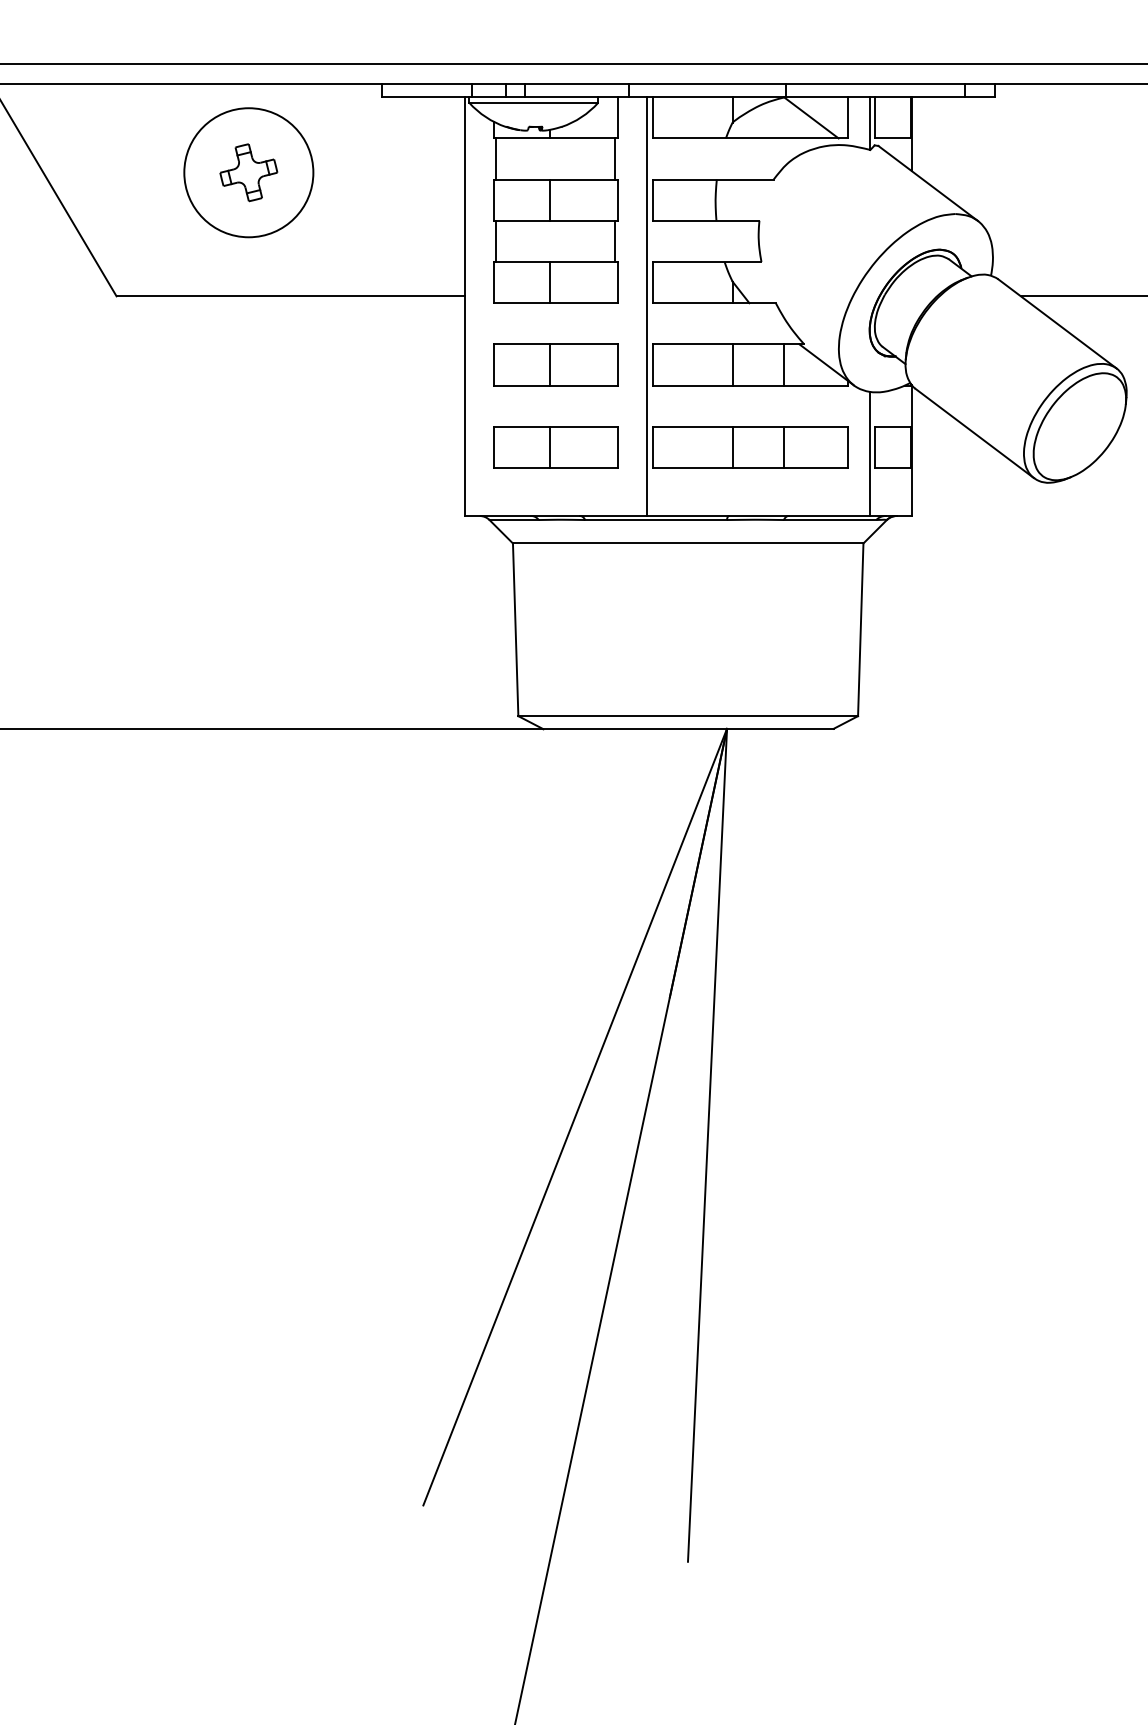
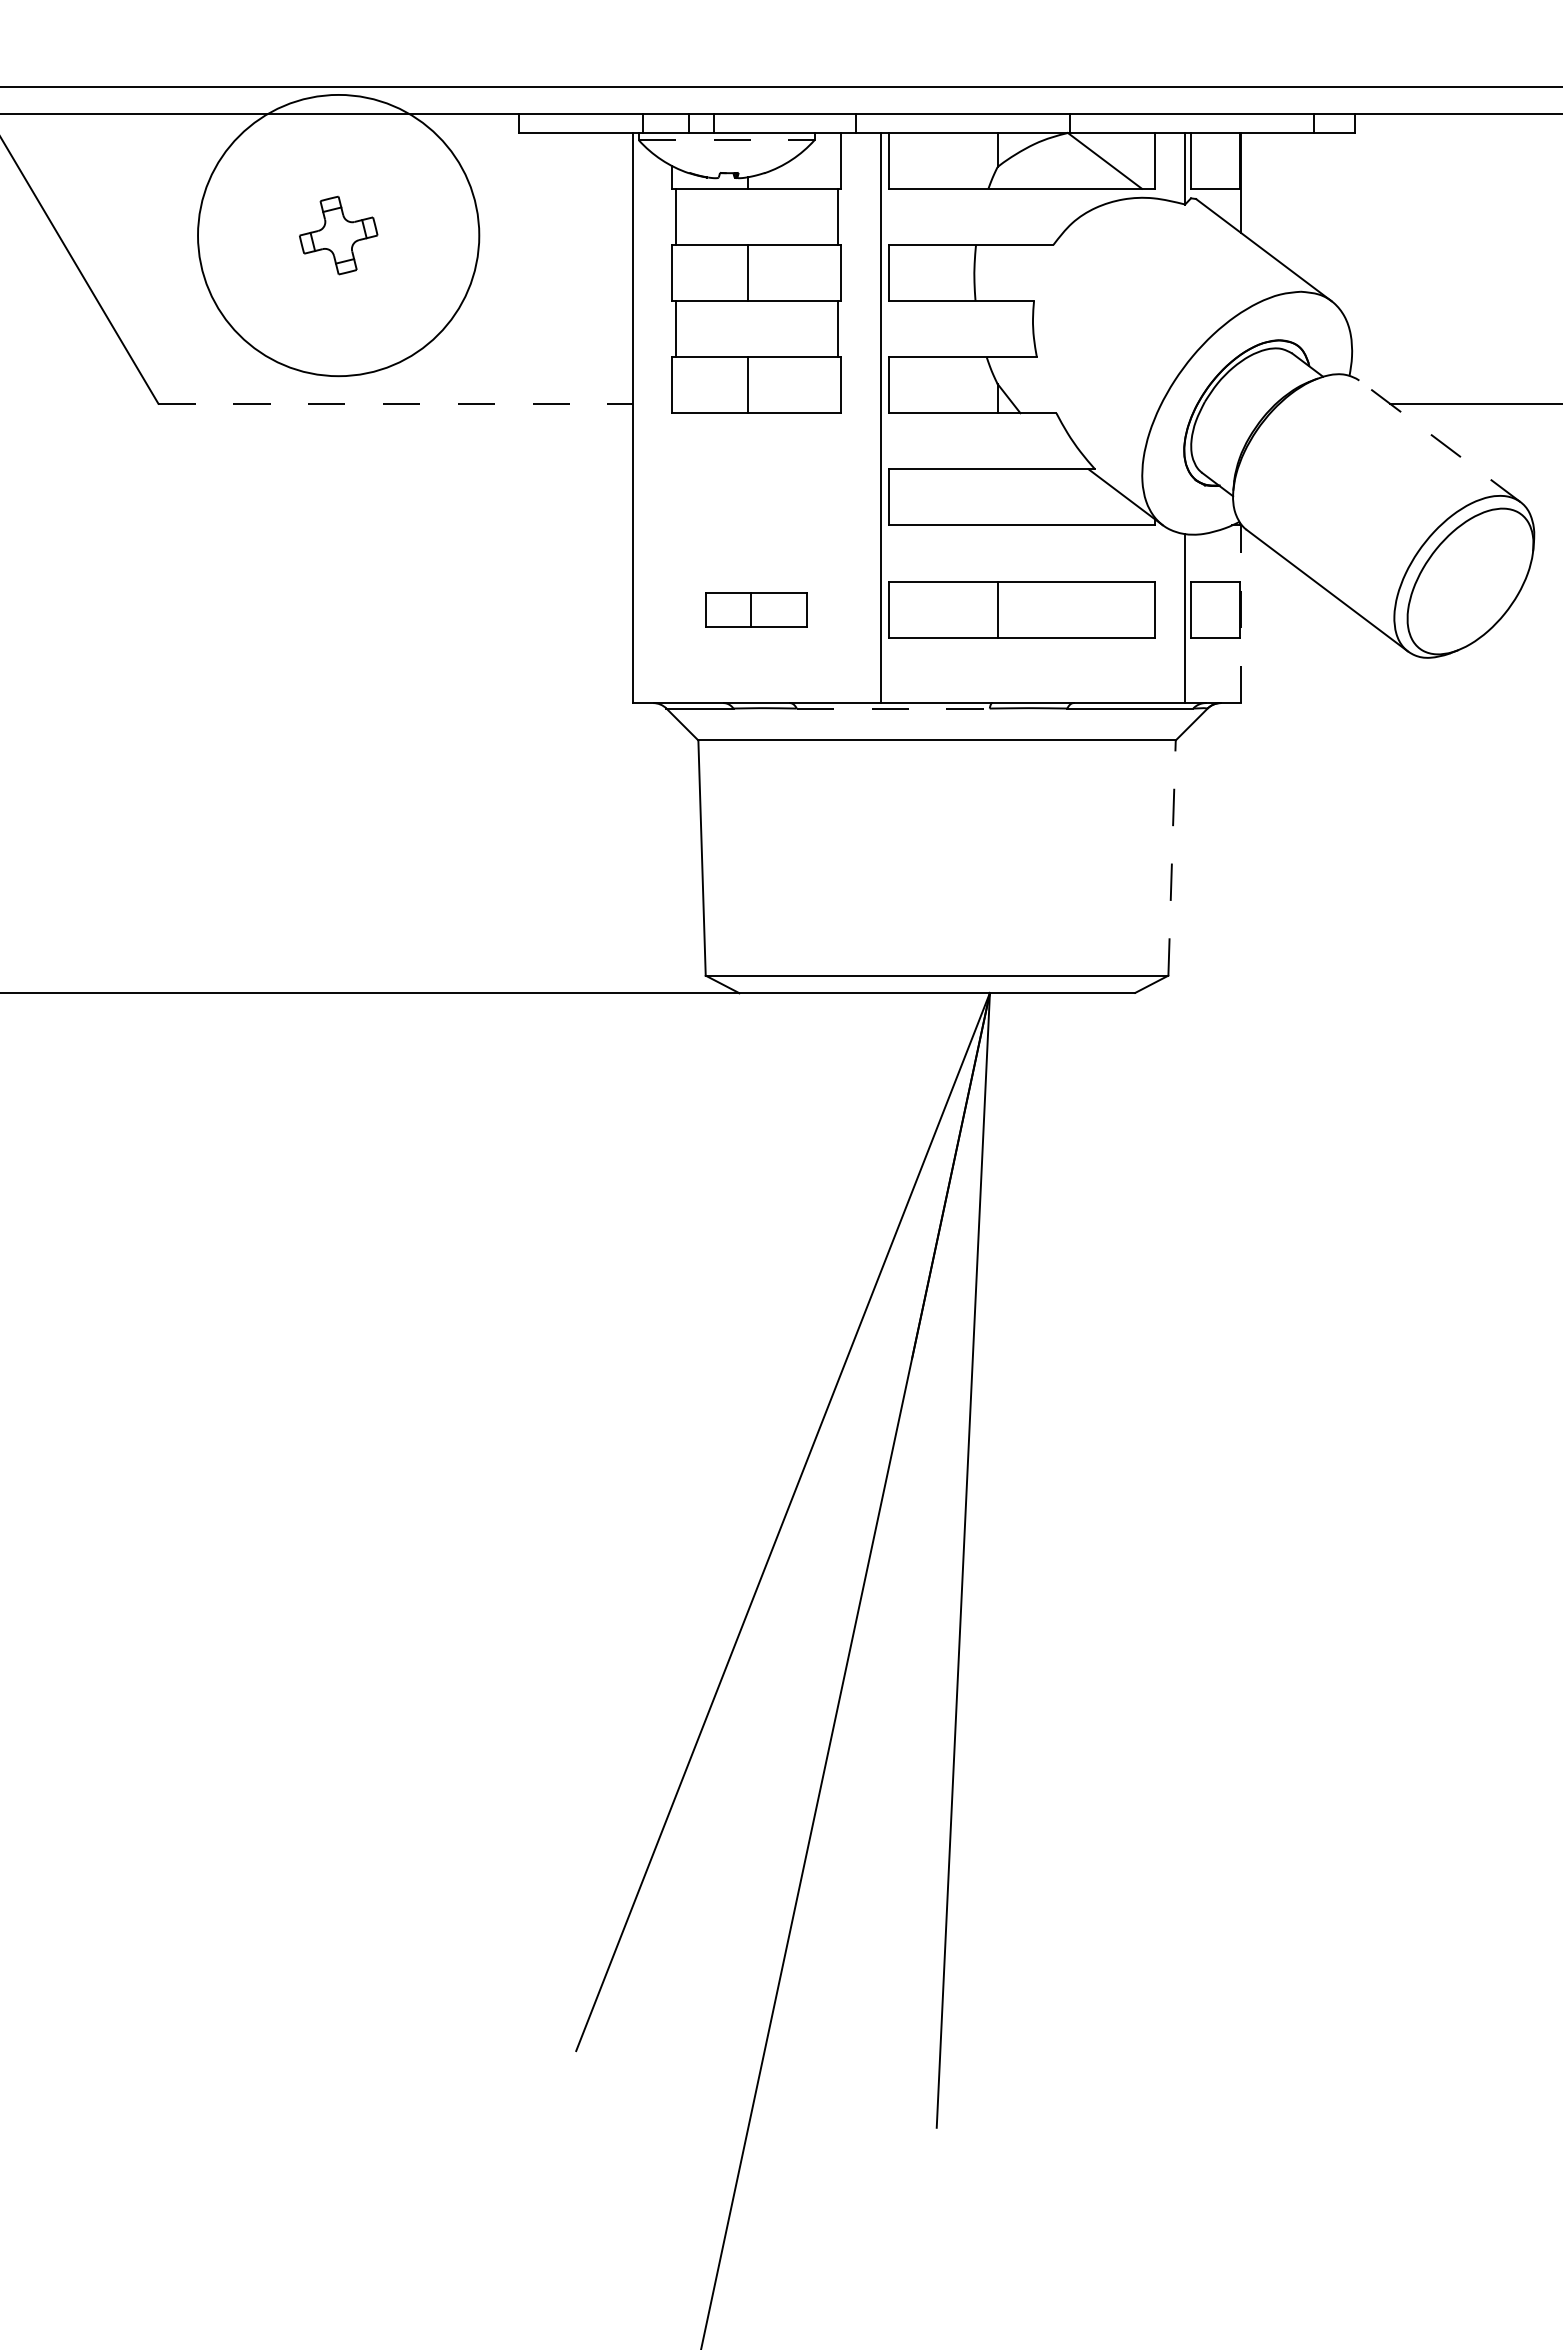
line: (533, 102) -> (726, 140), solid -> dashed
circle: (248, 172) -> (338, 235), size x1.6
line: (291, 296) -> (396, 403), solid -> dashed
line: (1057, 323) -> (1439, 441), solid -> dashed
part: (555, 364) -> (756, 496), removed
line: (732, 365) -> (997, 497), removed
line: (783, 365) -> (1067, 497), removed
part: (555, 447) -> (756, 609), size x0.6
line: (783, 447) -> (1067, 609), removed
line: (911, 450) -> (1241, 613), solid -> dashed
line: (656, 519) -> (893, 708), solid -> dashed
line: (861, 630) -> (1172, 858), solid -> dashed

